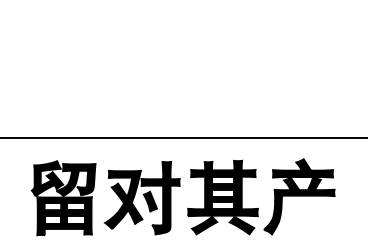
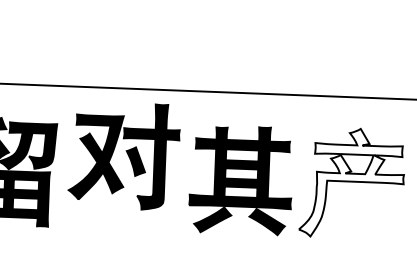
fill: (298, 196) -> (351, 182), removed
part: (141, 198) -> (123, 156), moved

